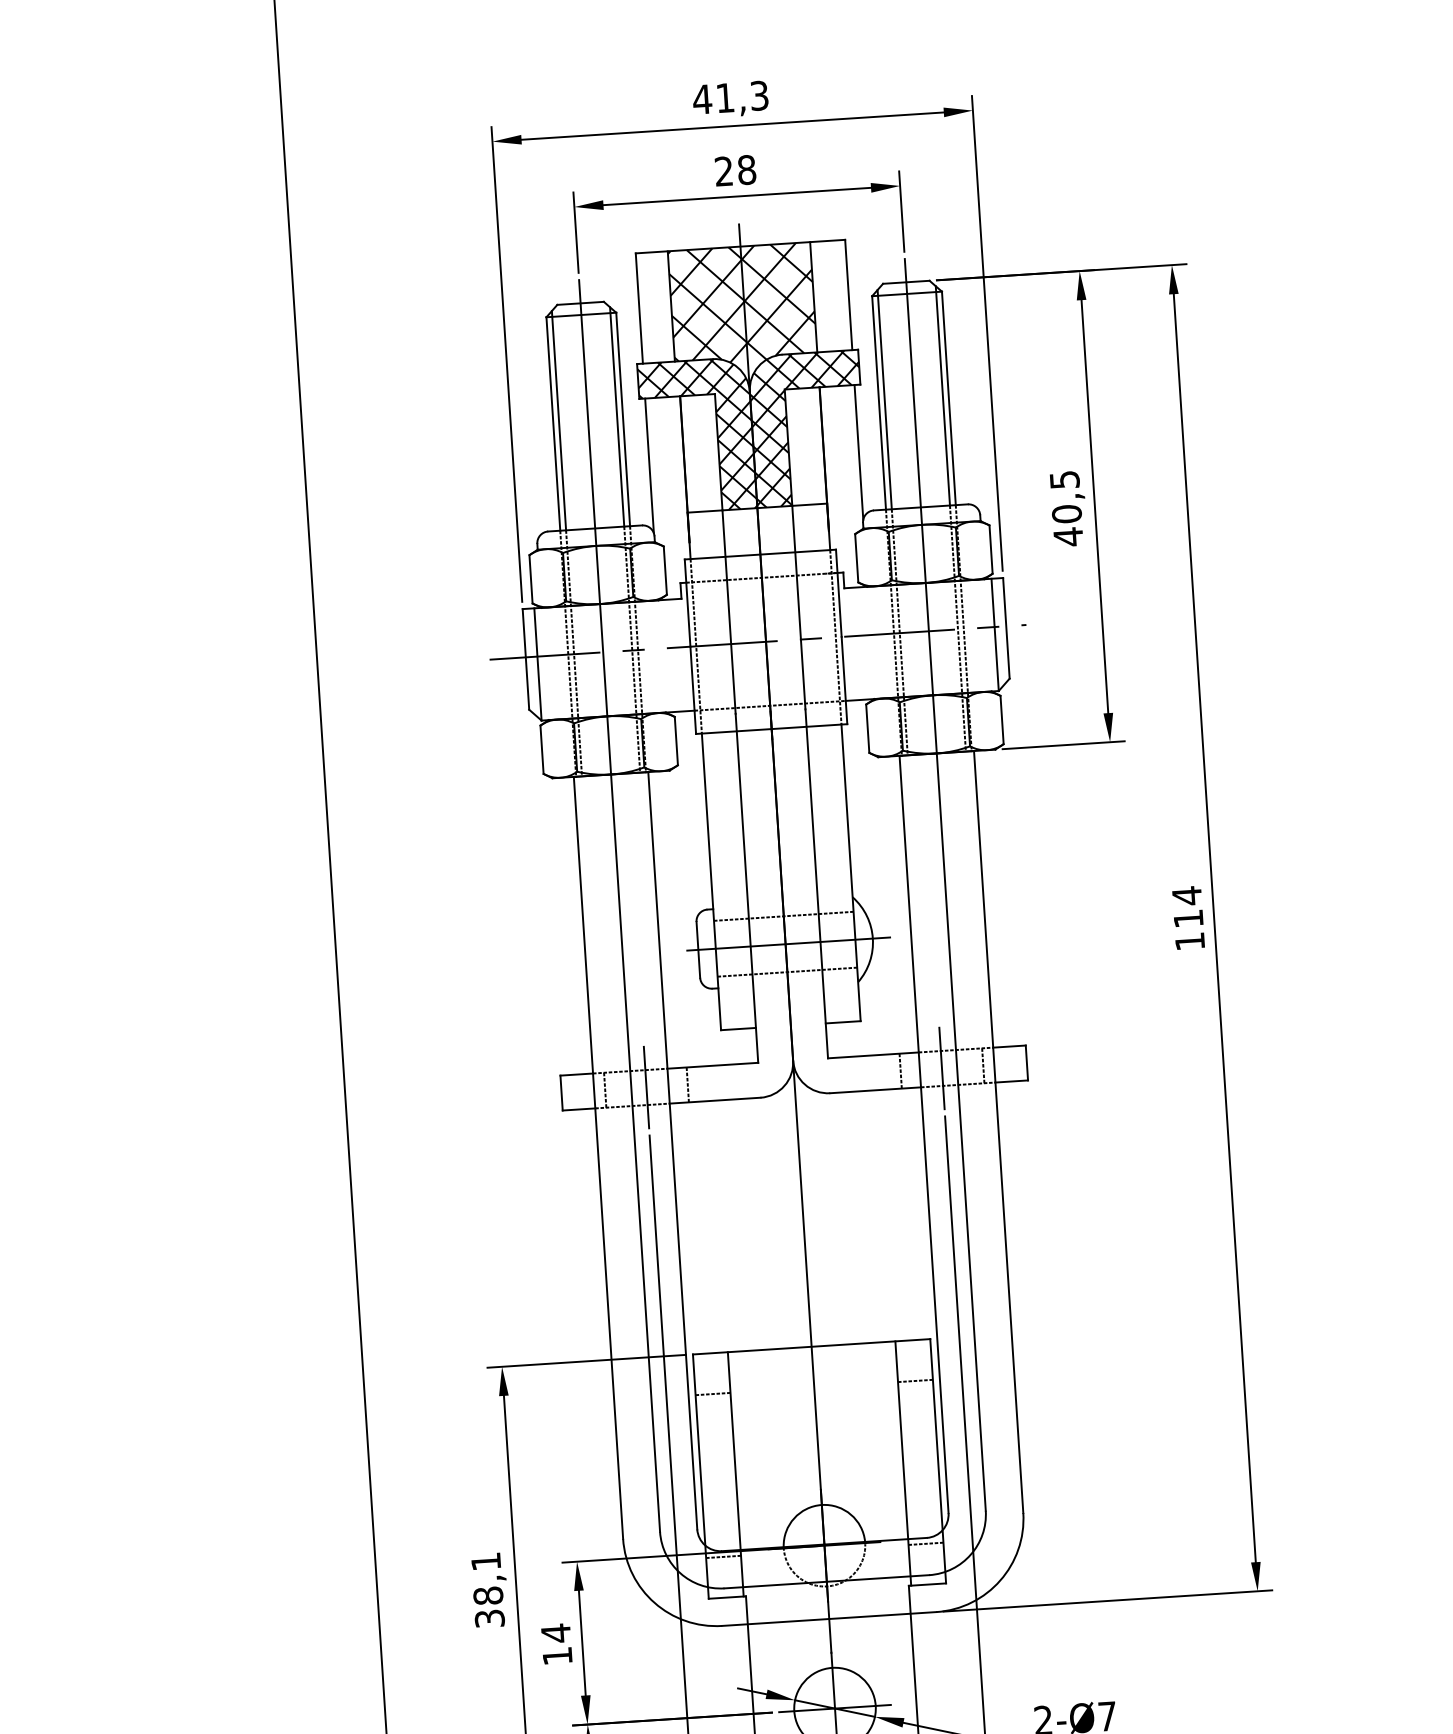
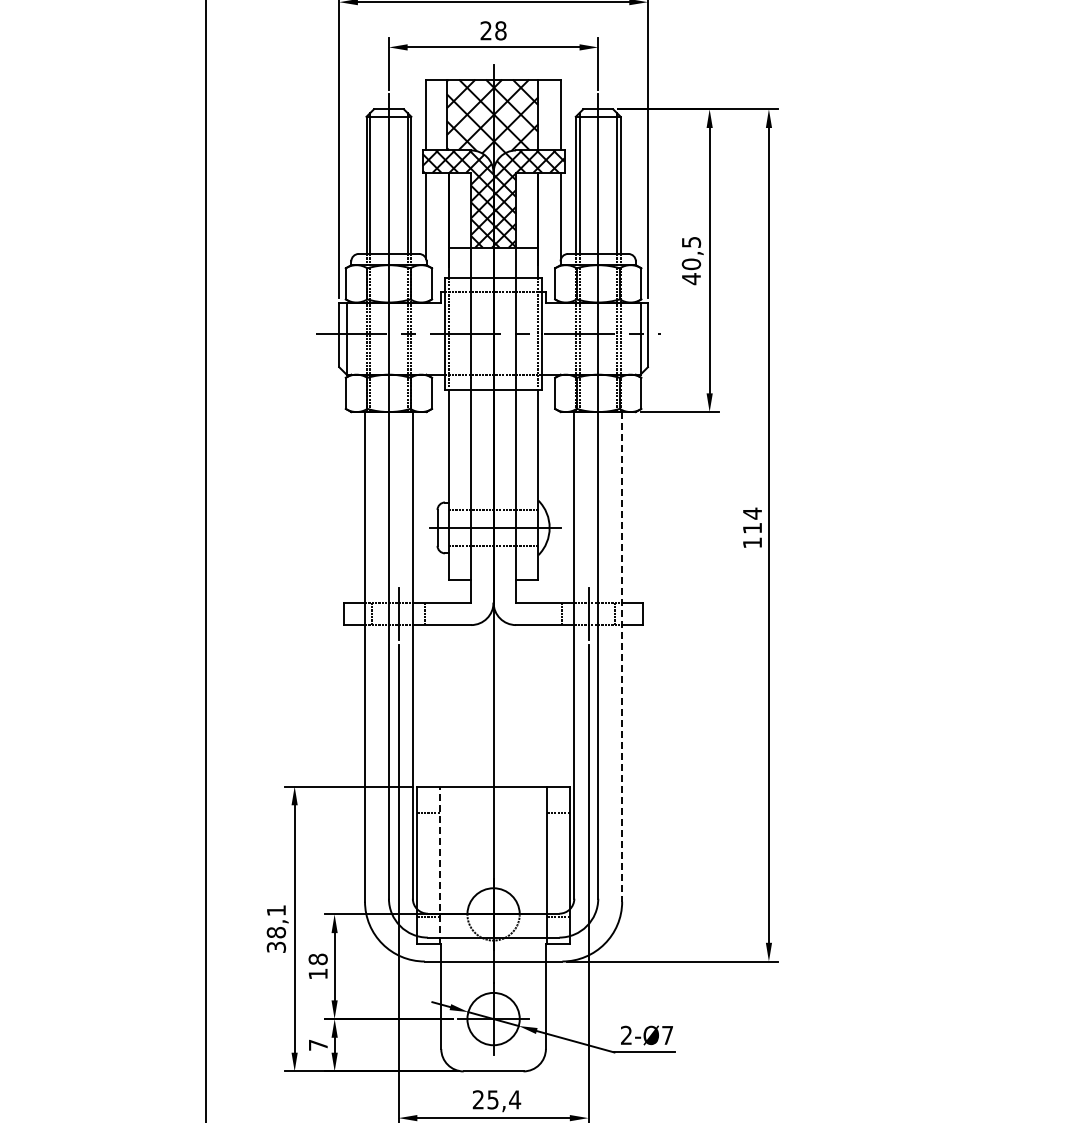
line: (999, 1131) -> (622, 656), solid -> dashed
line: (735, 1473) -> (439, 864), solid -> dashed
text: (554, 1633) -> (317, 959), 14 -> 18

